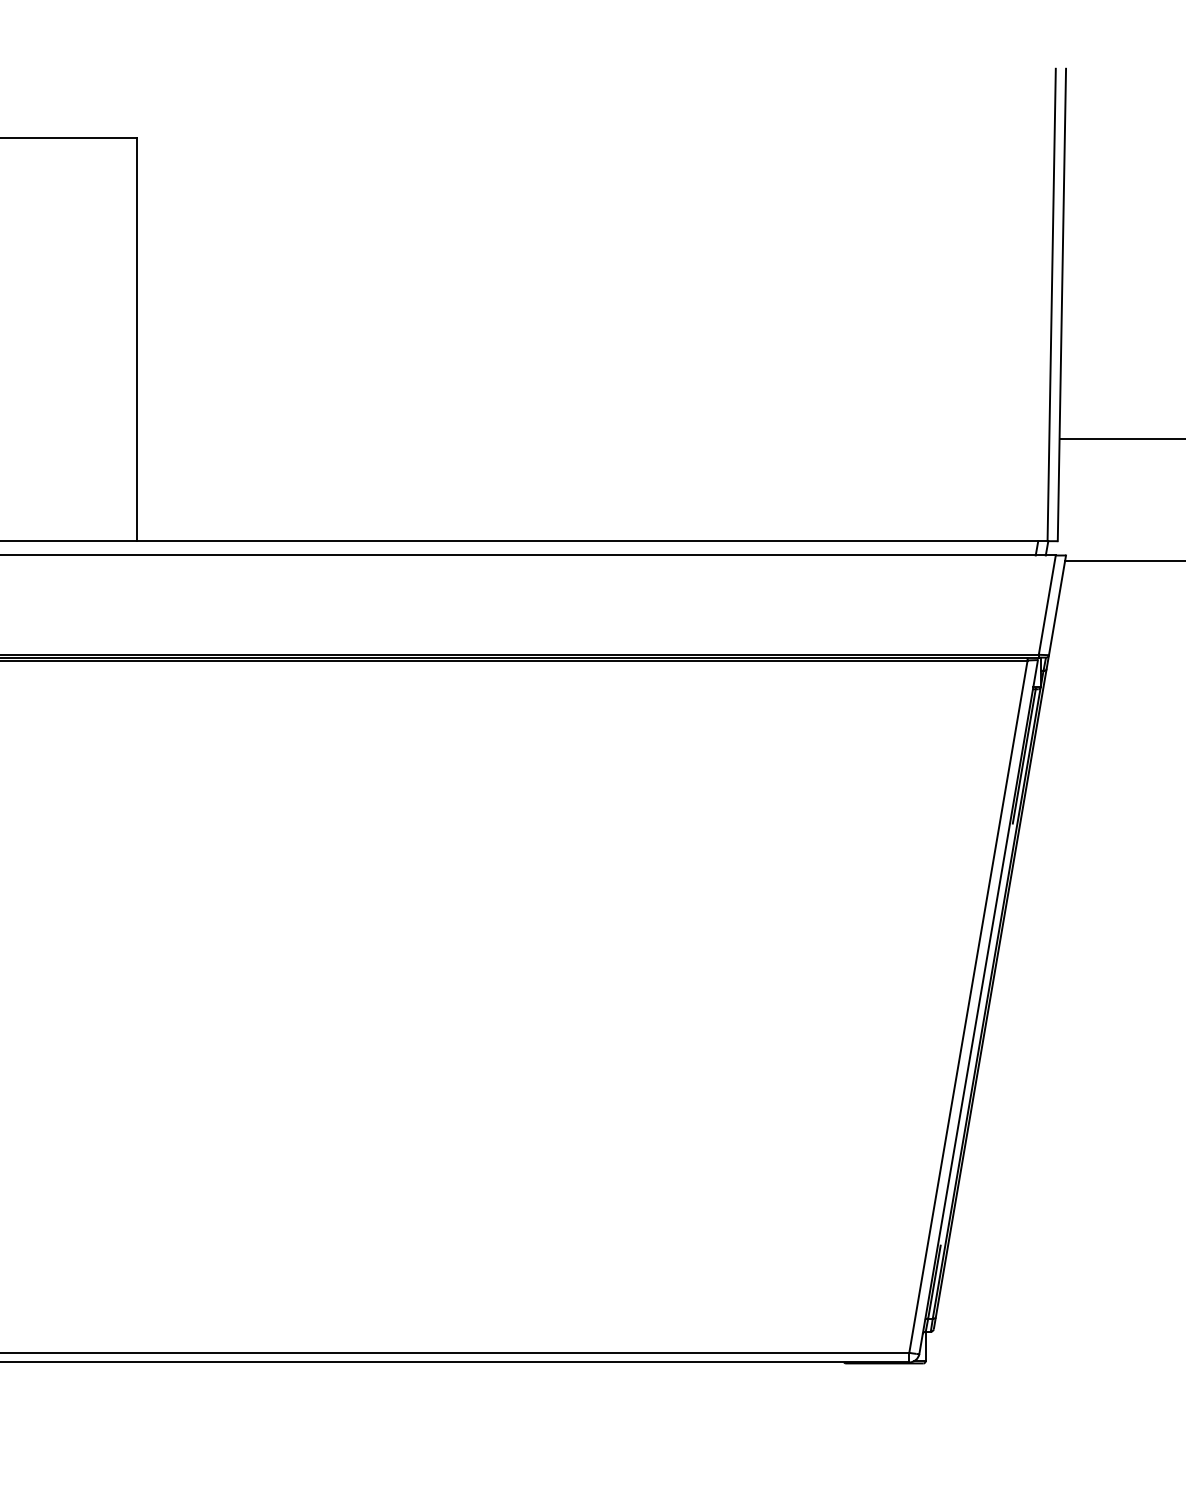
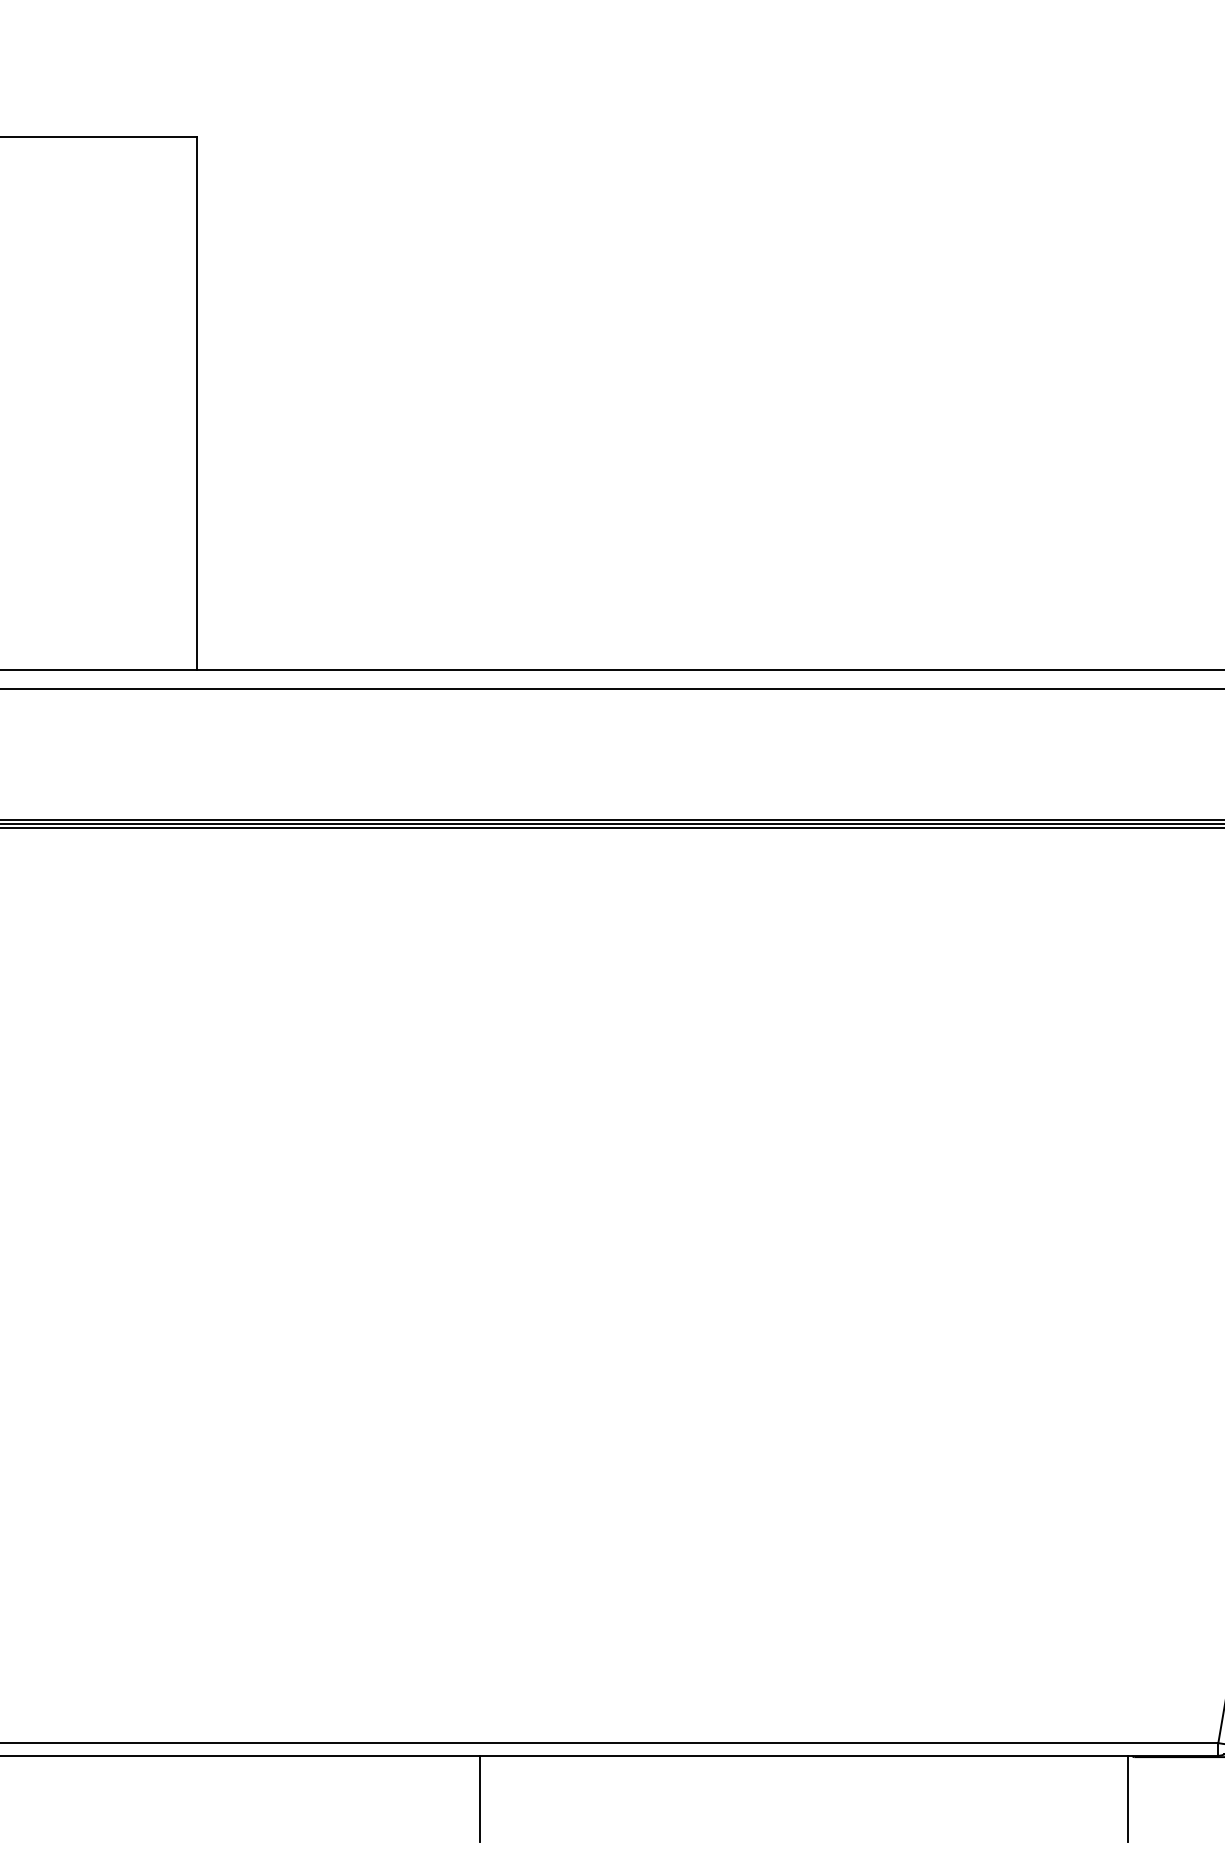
line: (351, 1394) -> (480, 1798), added
line: (841, 1394) -> (1128, 1798), added

